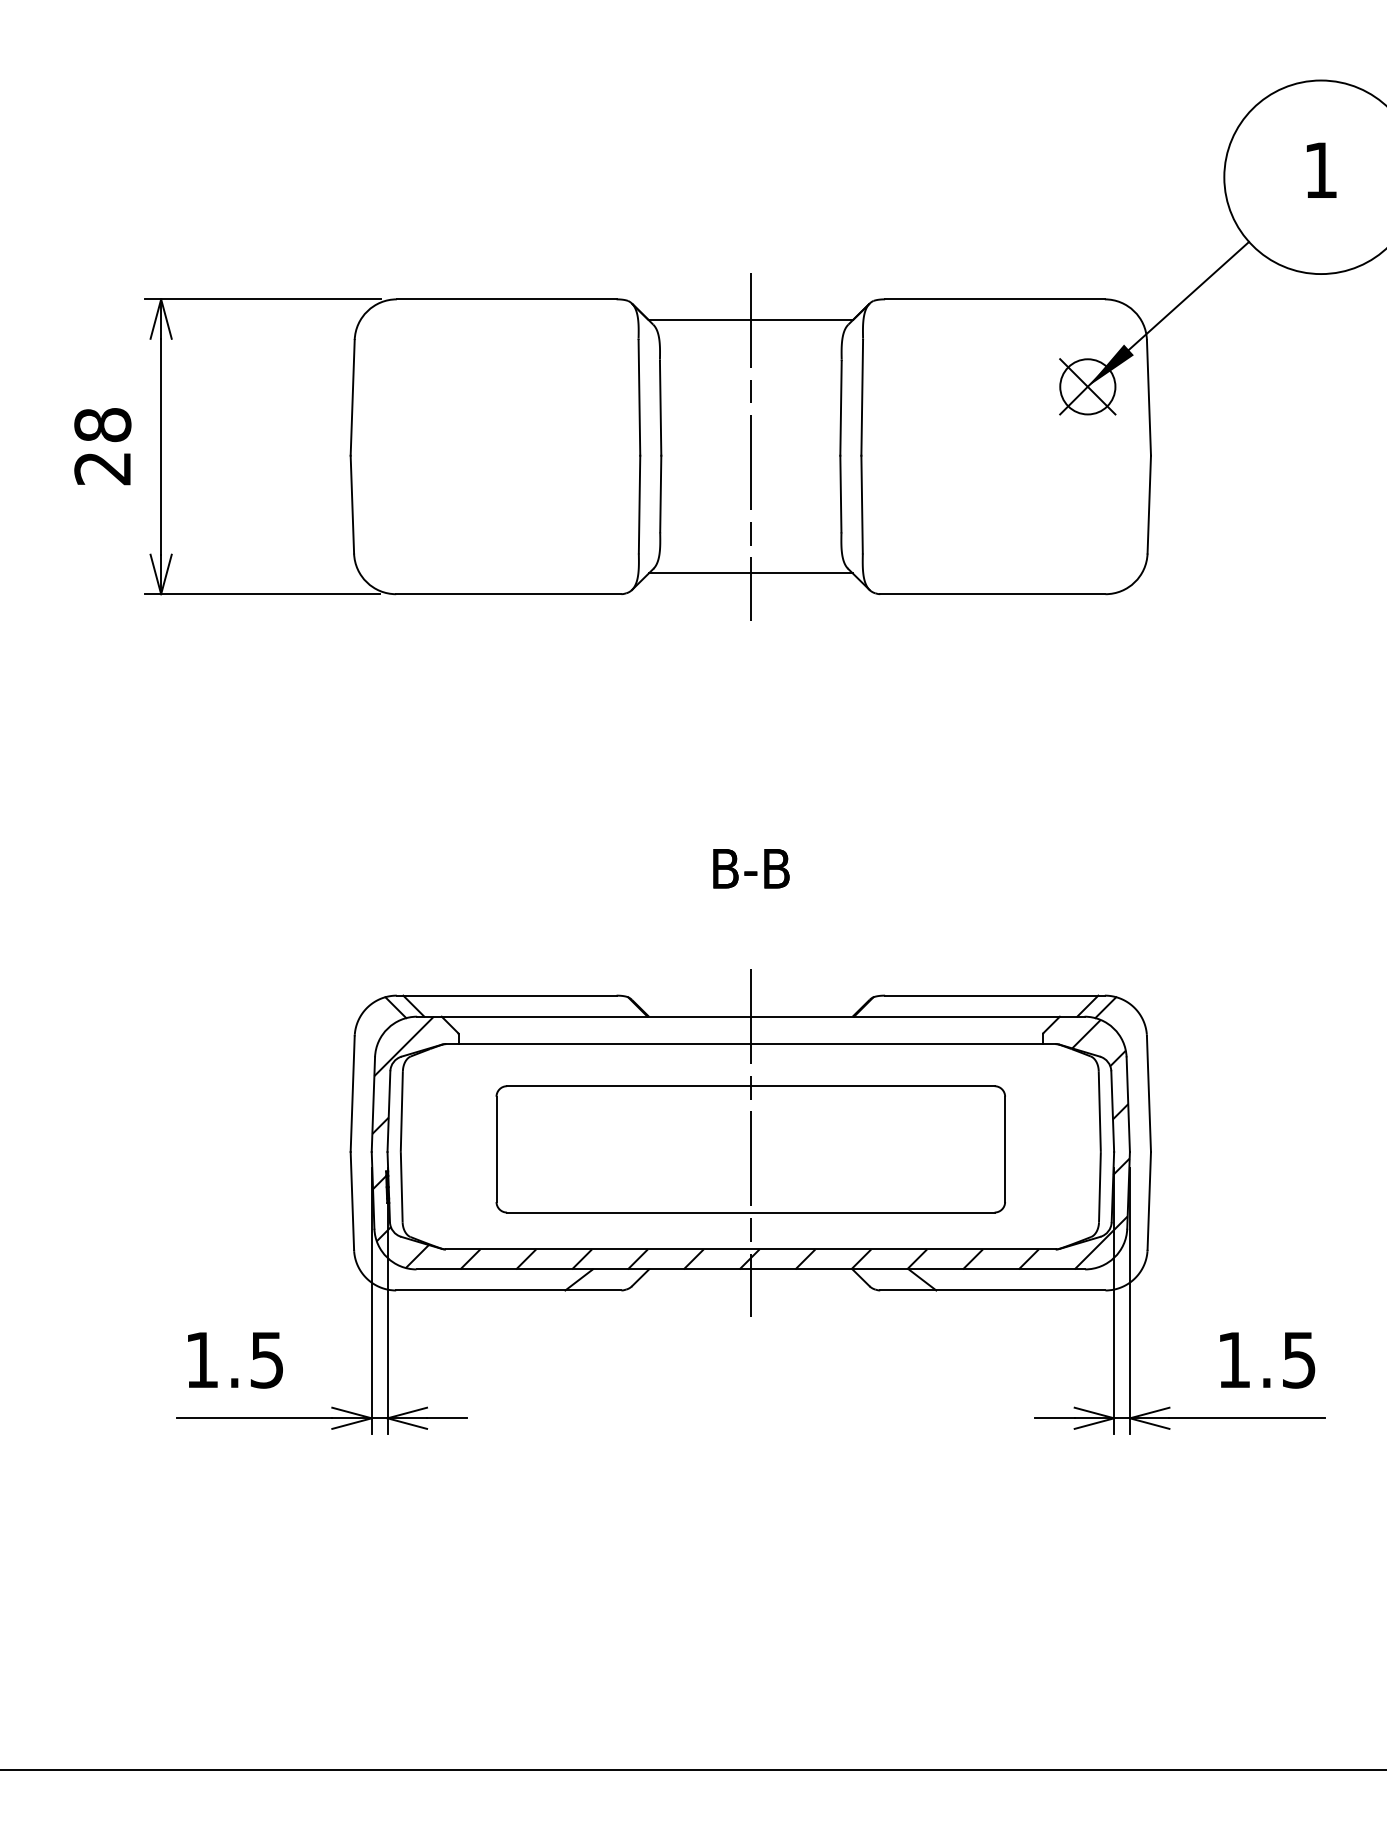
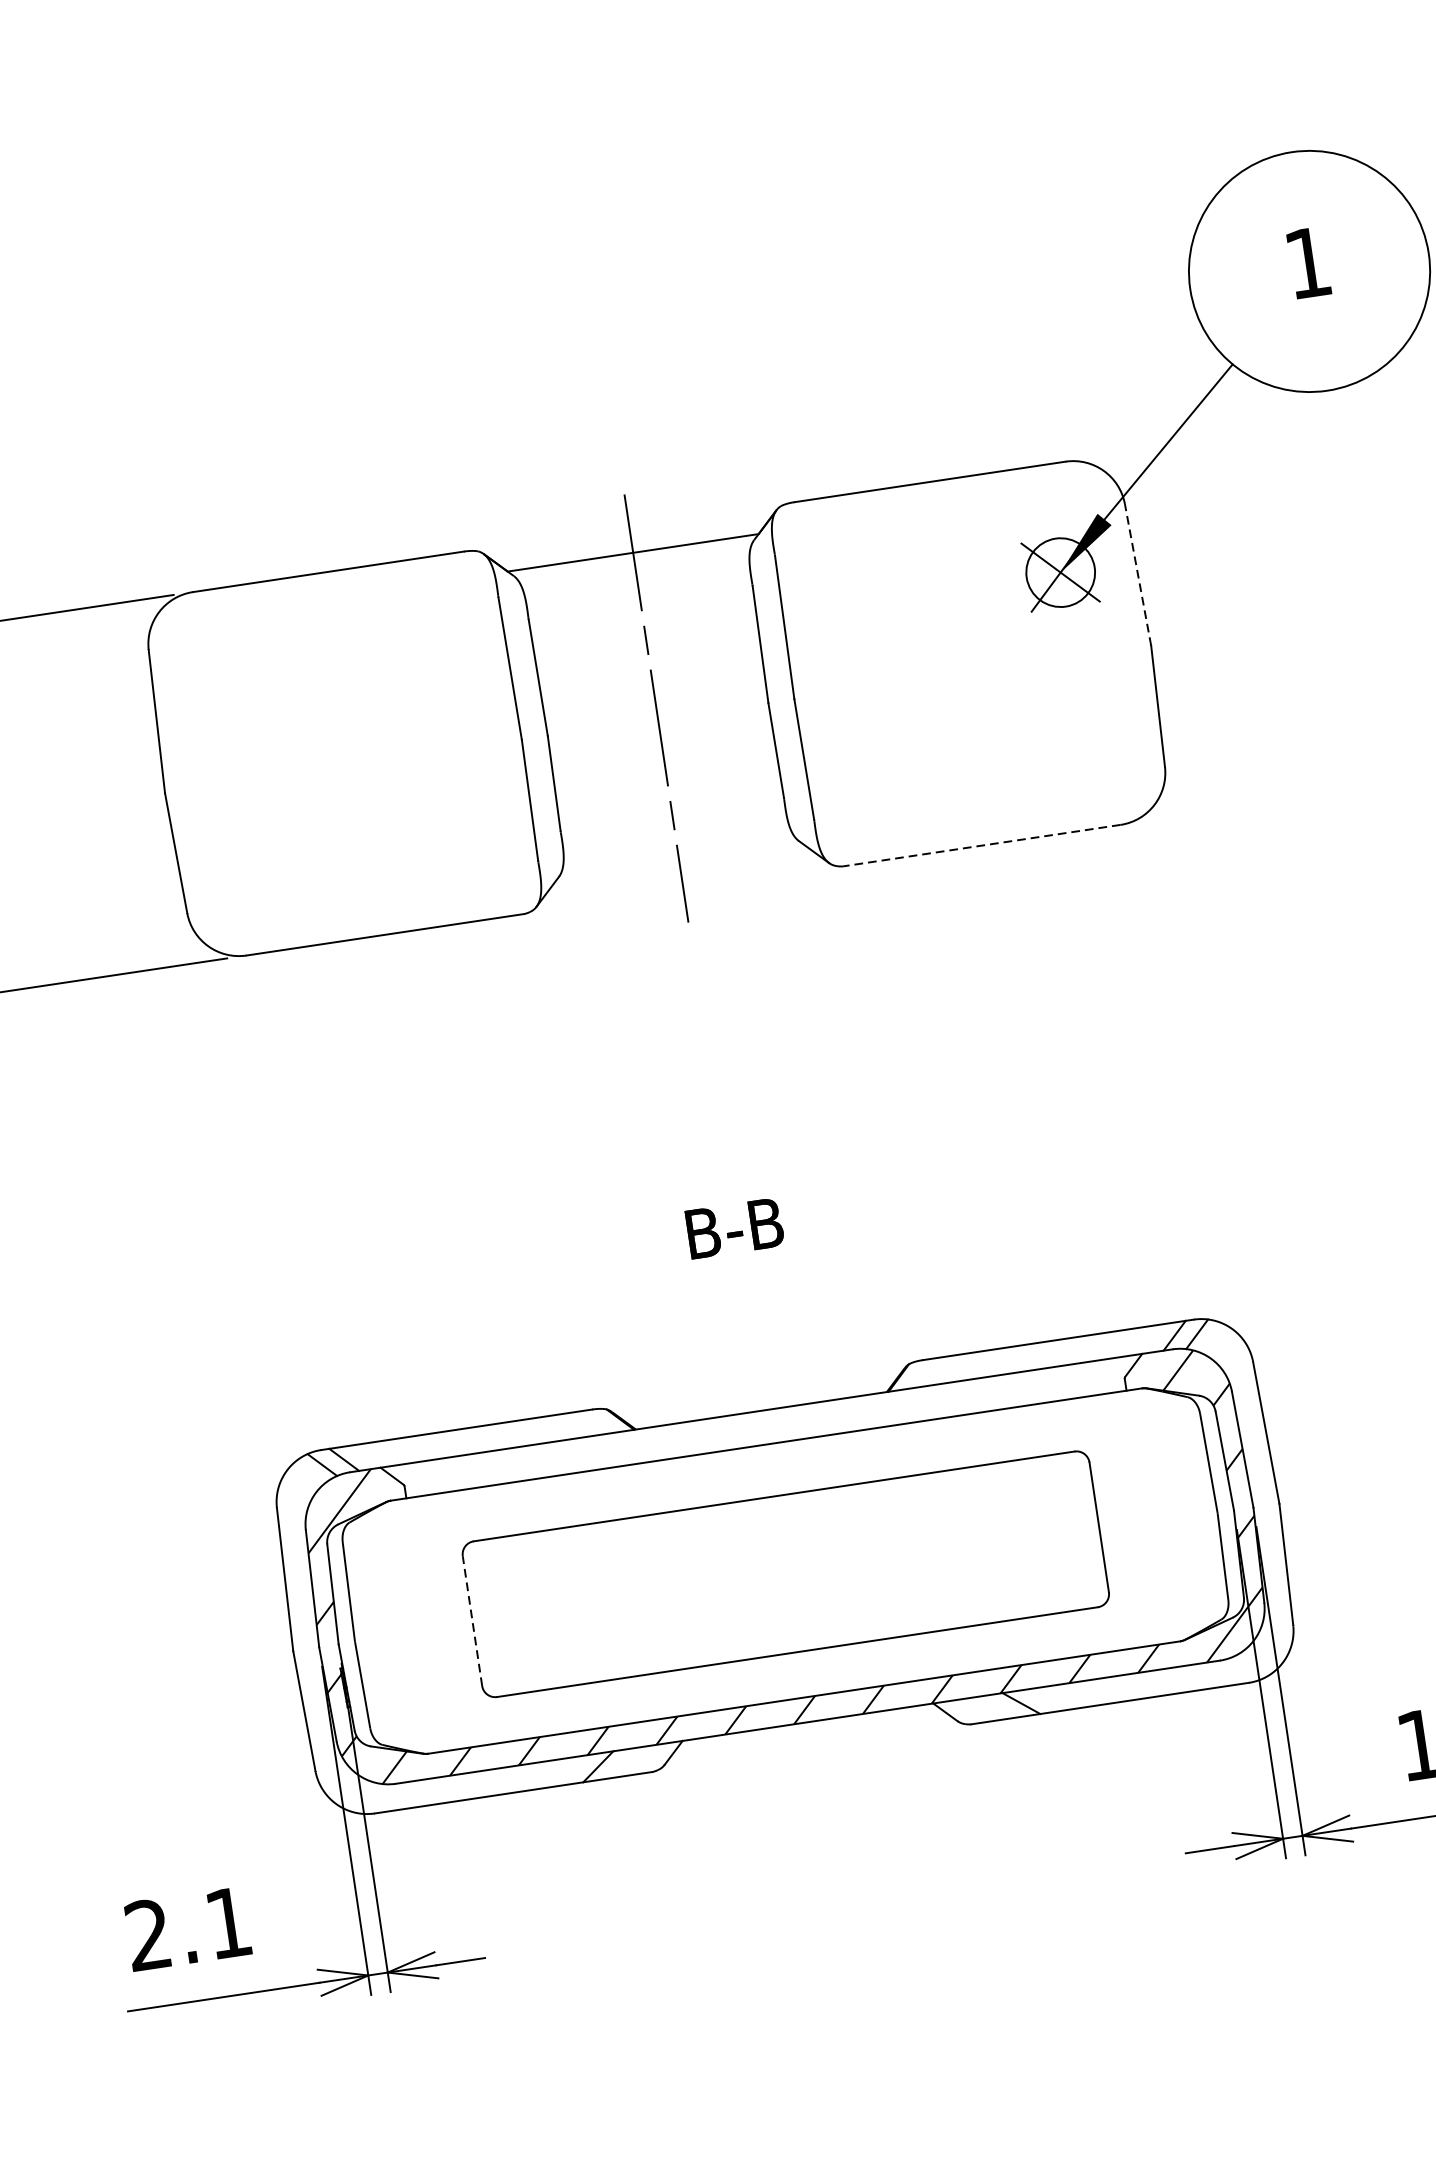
line: (1148, 397) -> (1137, 574), solid -> dashed
line: (750, 573) -> (679, 864), removed
line: (992, 594) -> (981, 846), solid -> dashed
line: (750, 1142) -> (784, 1565), removed
line: (496, 1149) -> (472, 1621), solid -> dashed
text: (233, 1359) -> (187, 1928), 1.5 -> 2.1

